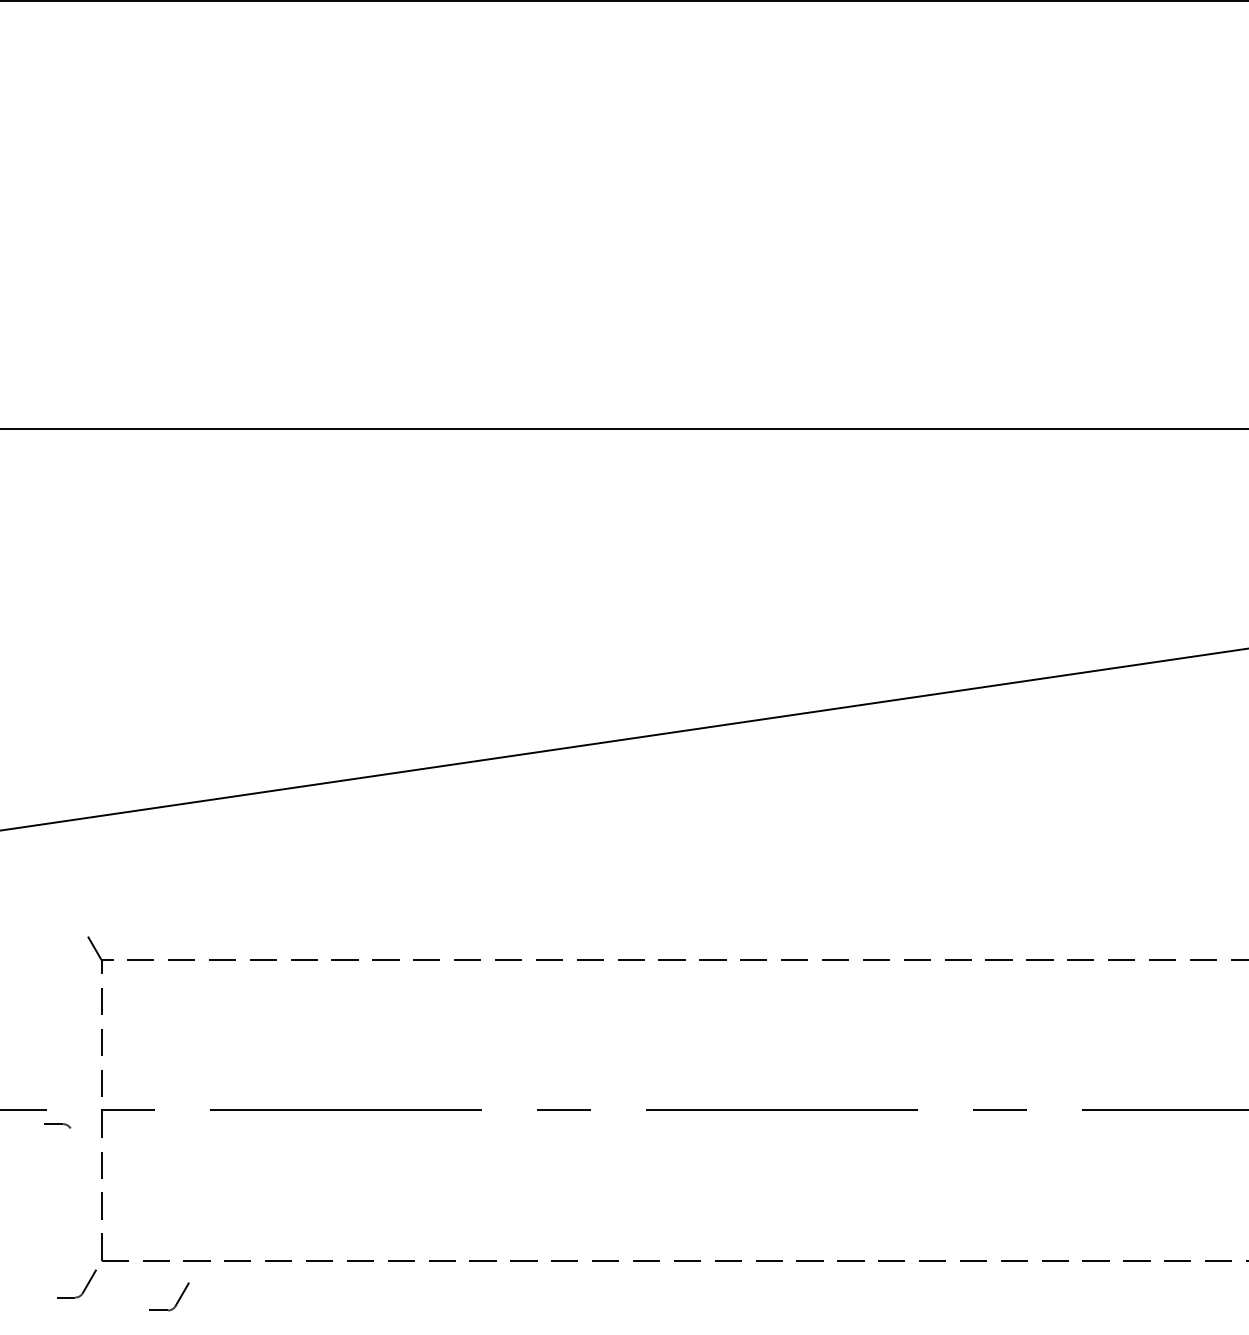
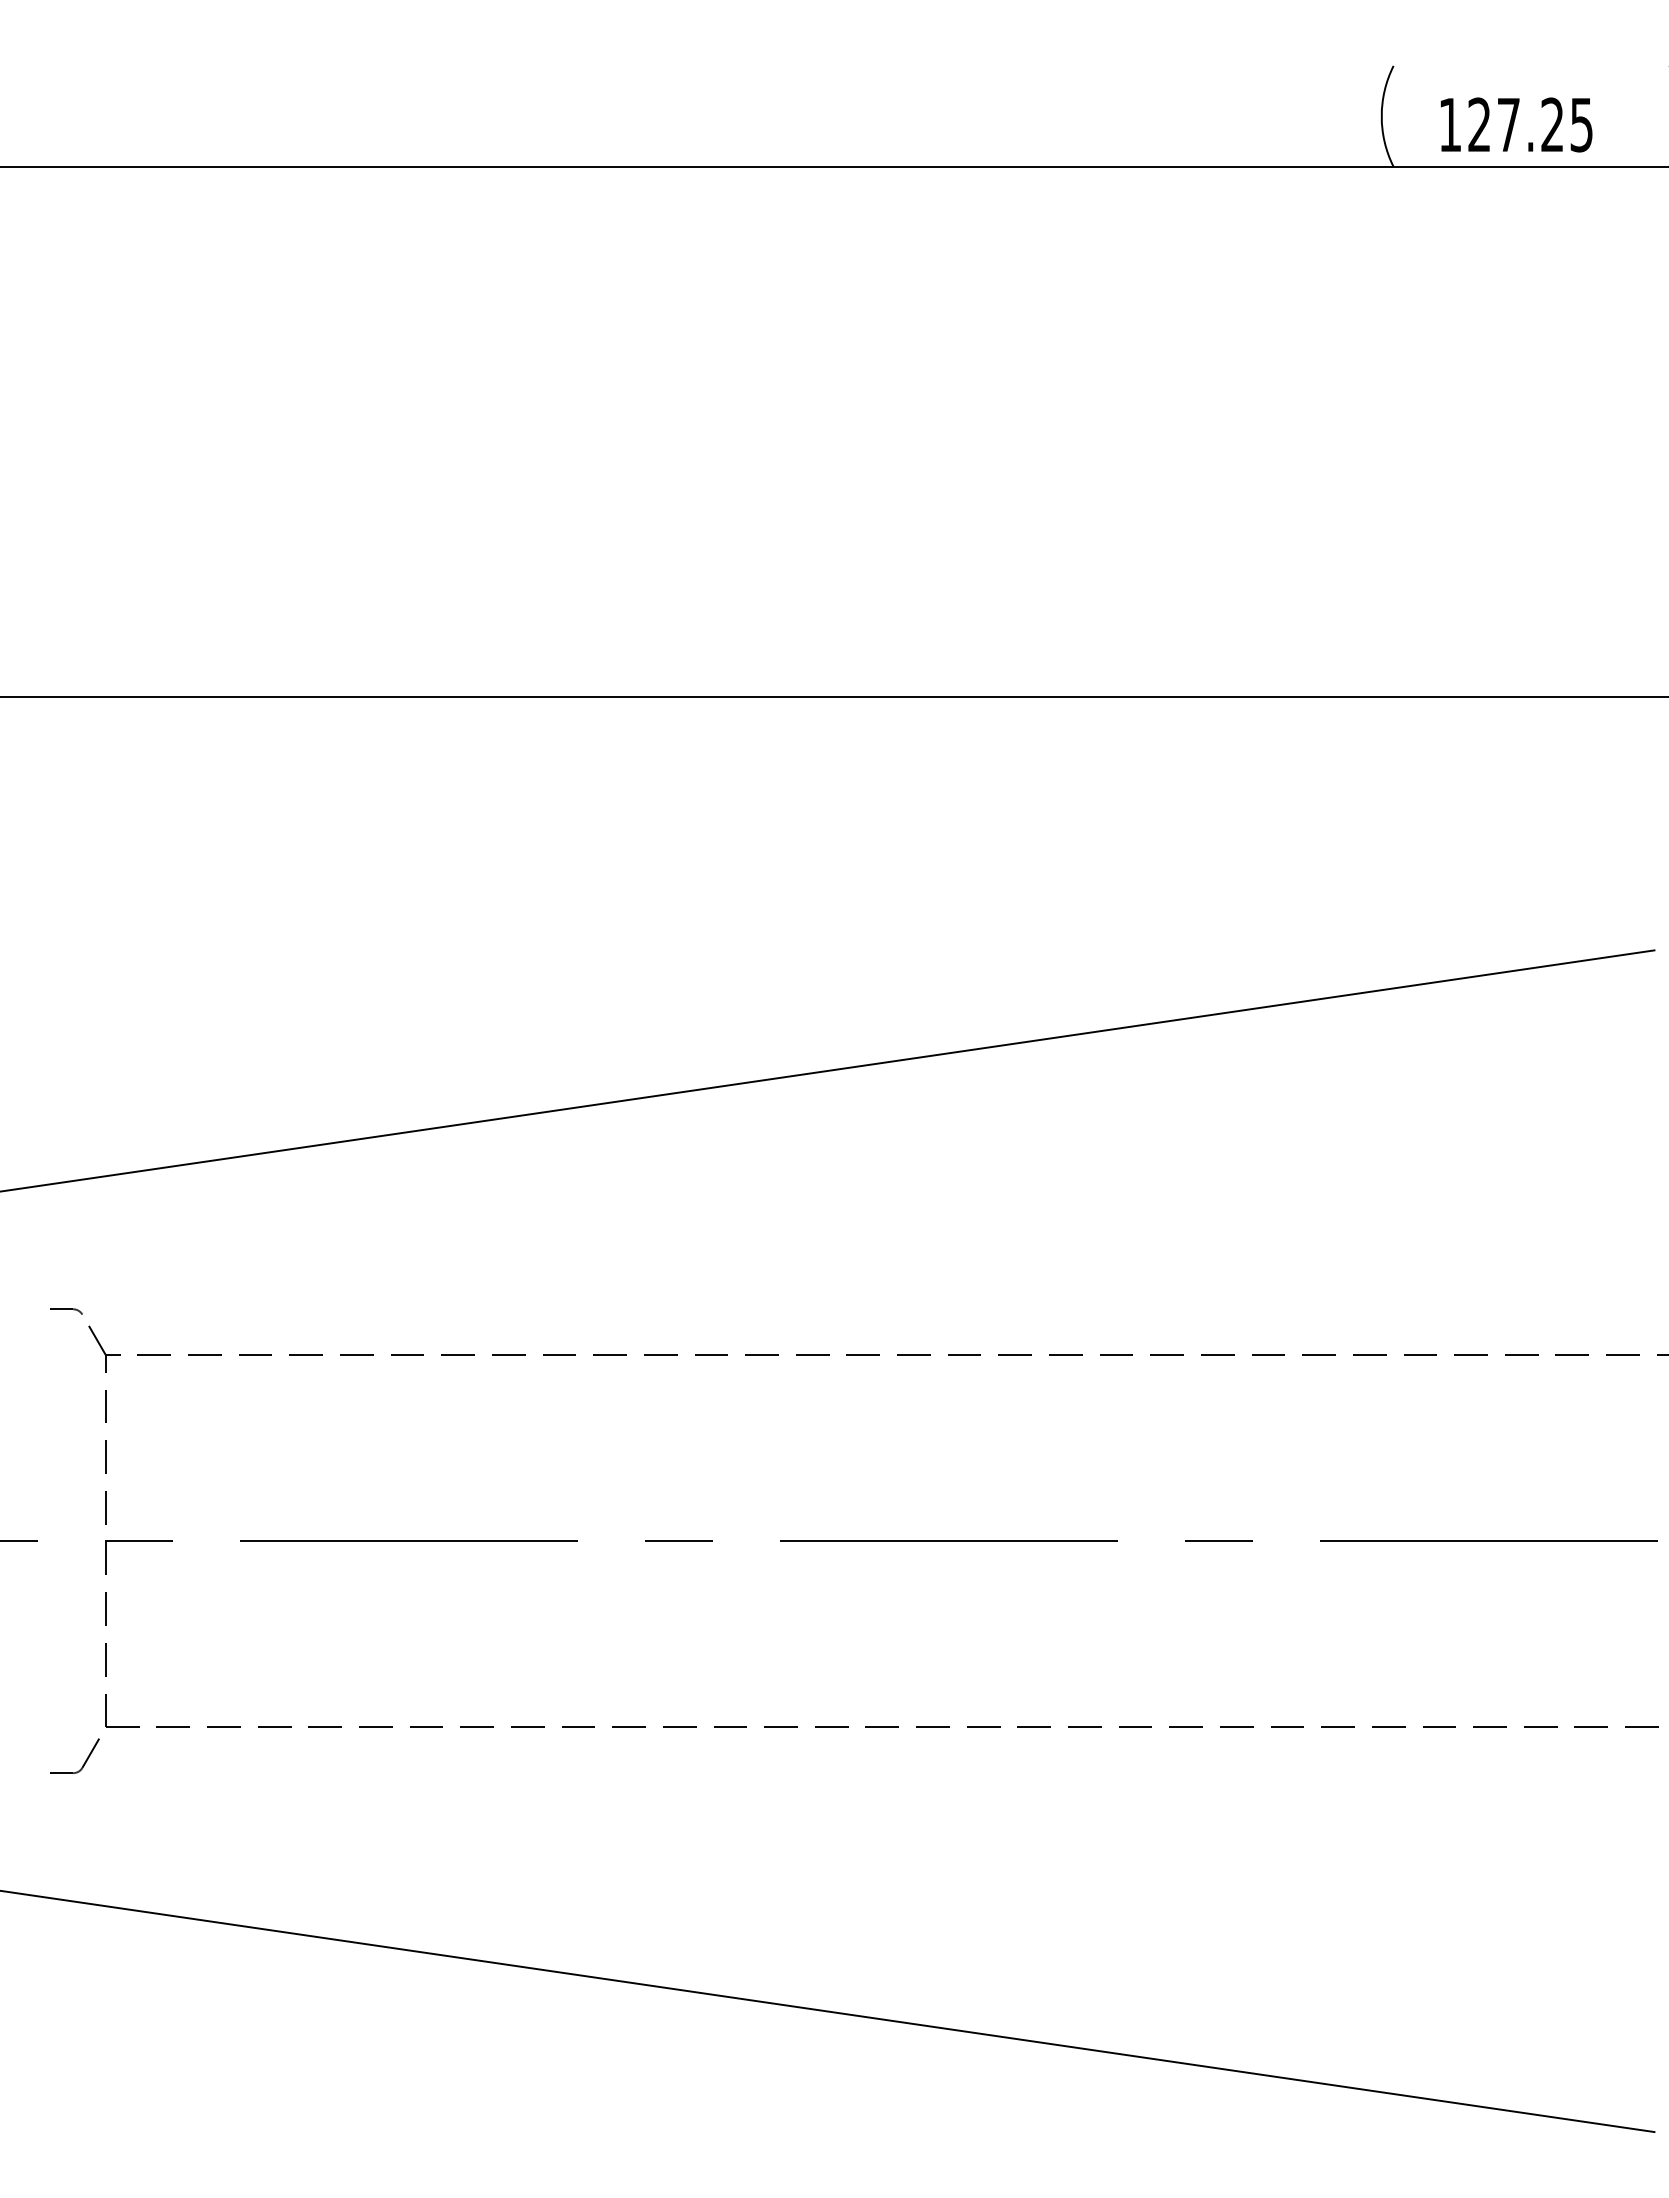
part: (57, 1125) -> (66, 1311), moved
part: (176, 1302) -> (198, 1779), removed

